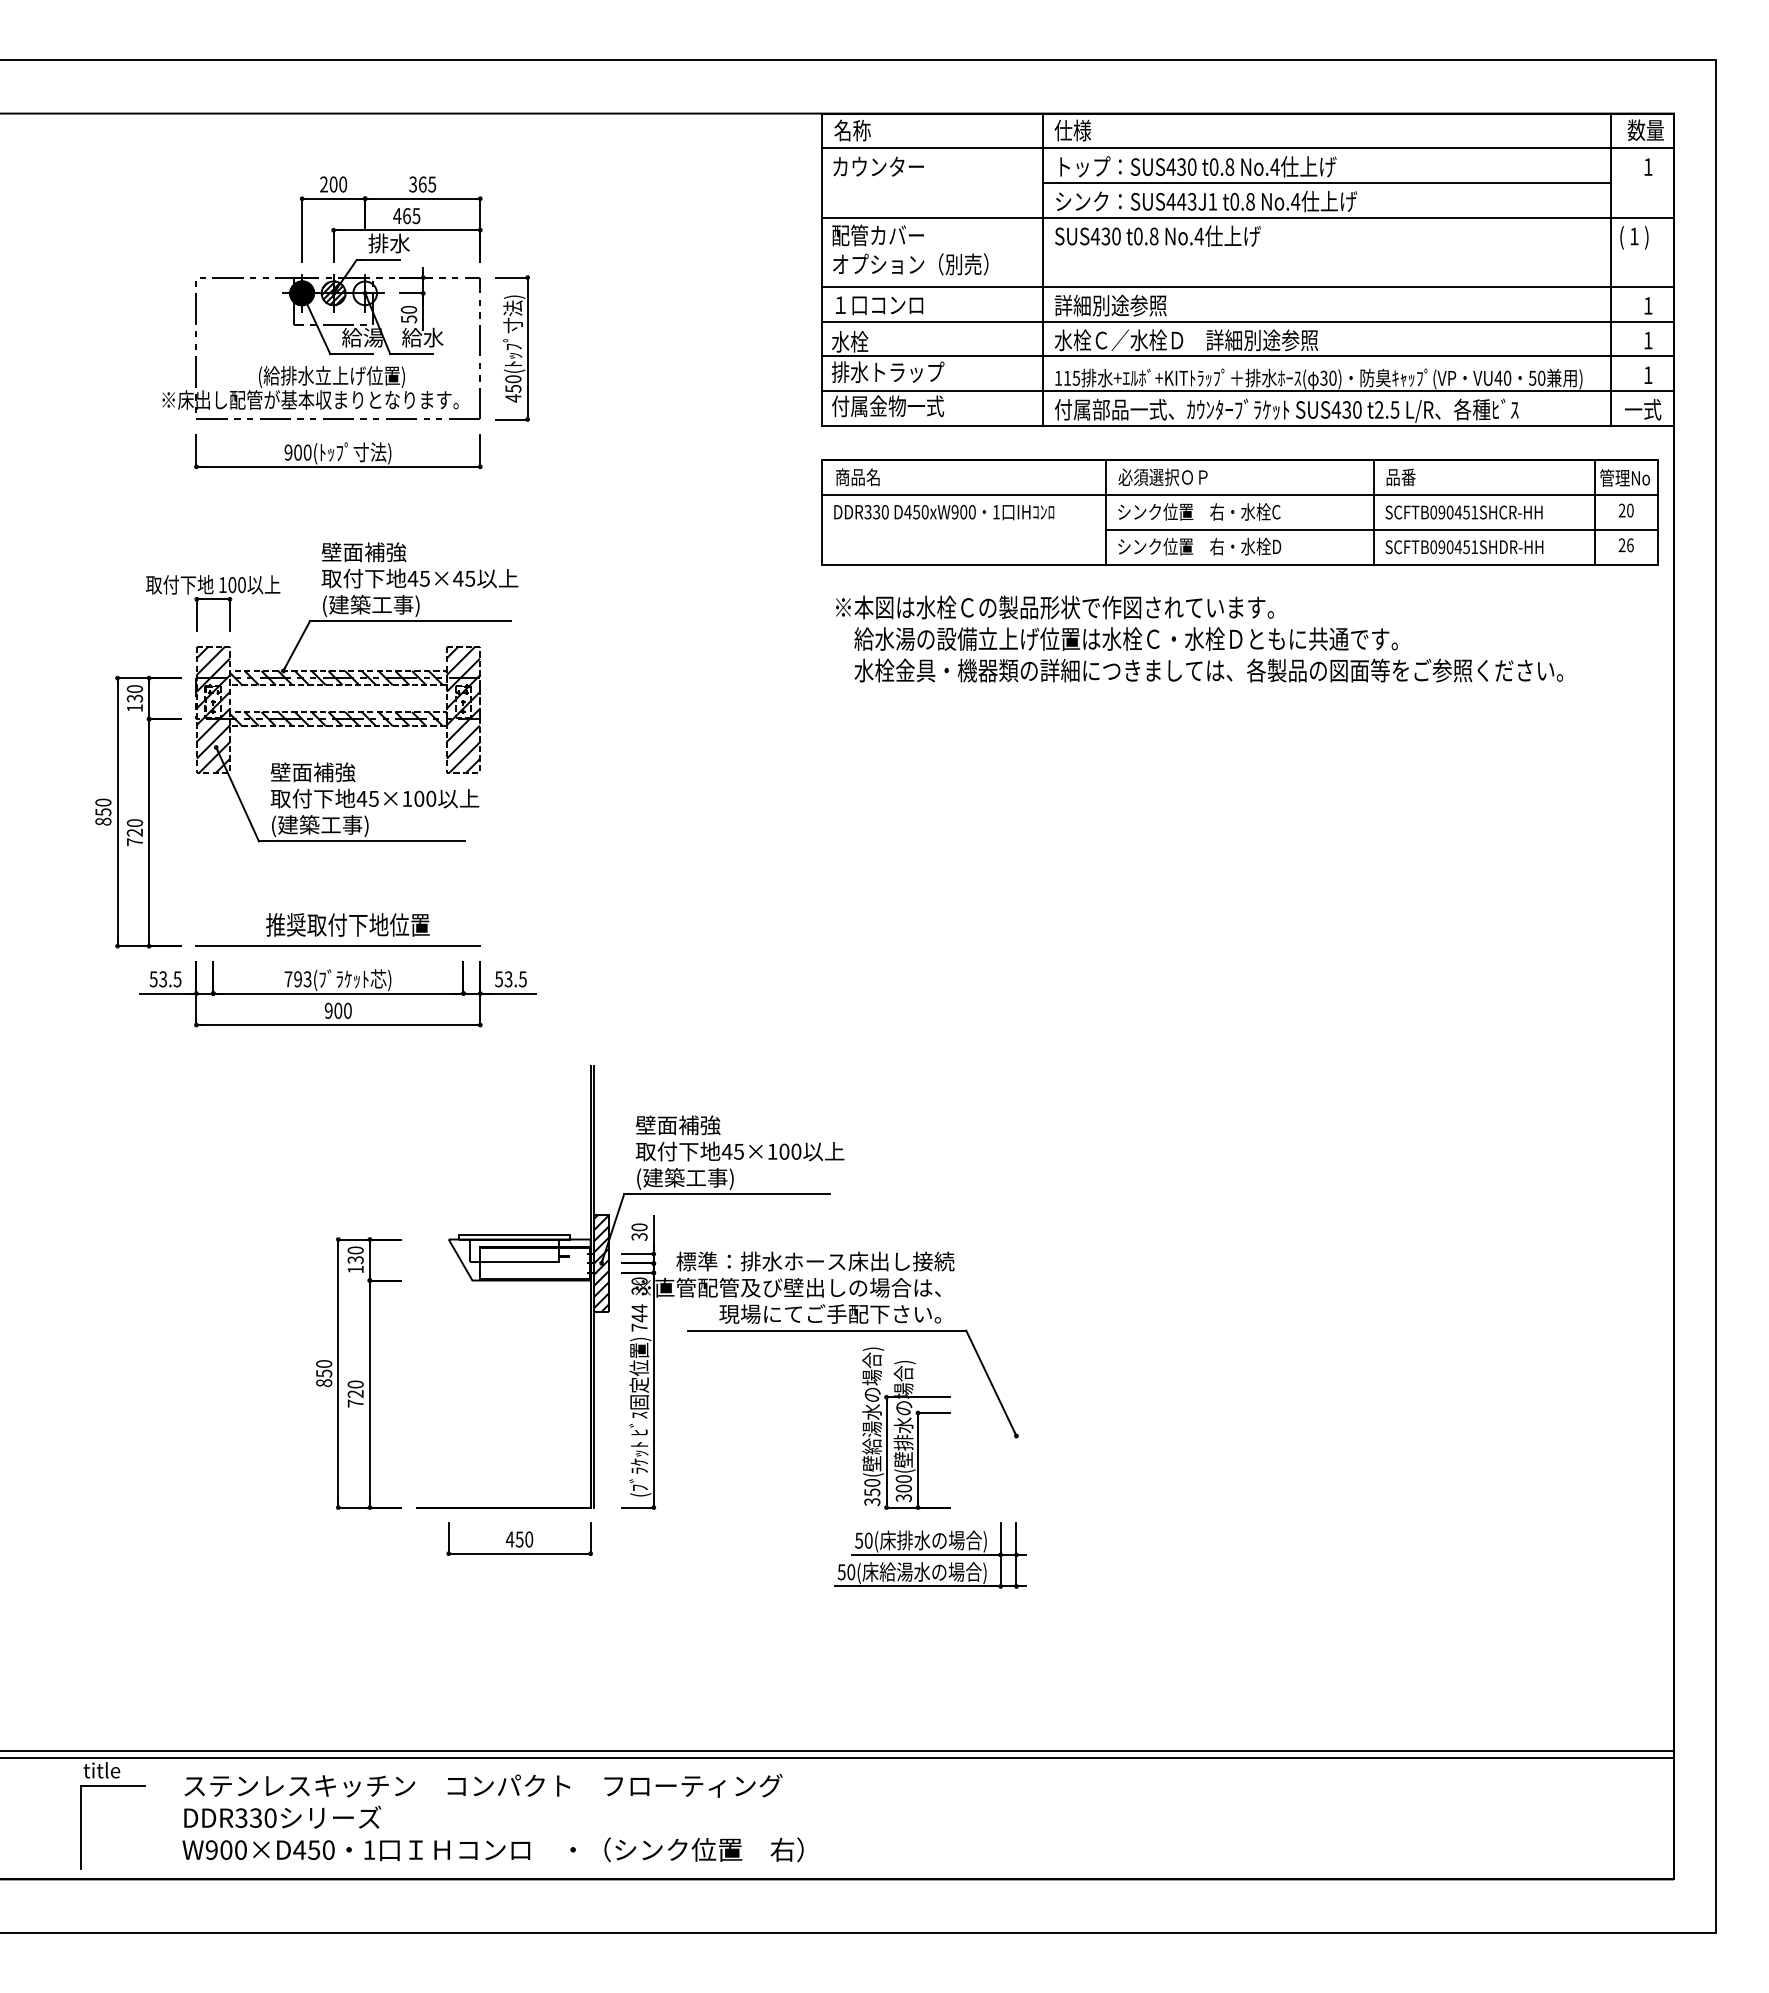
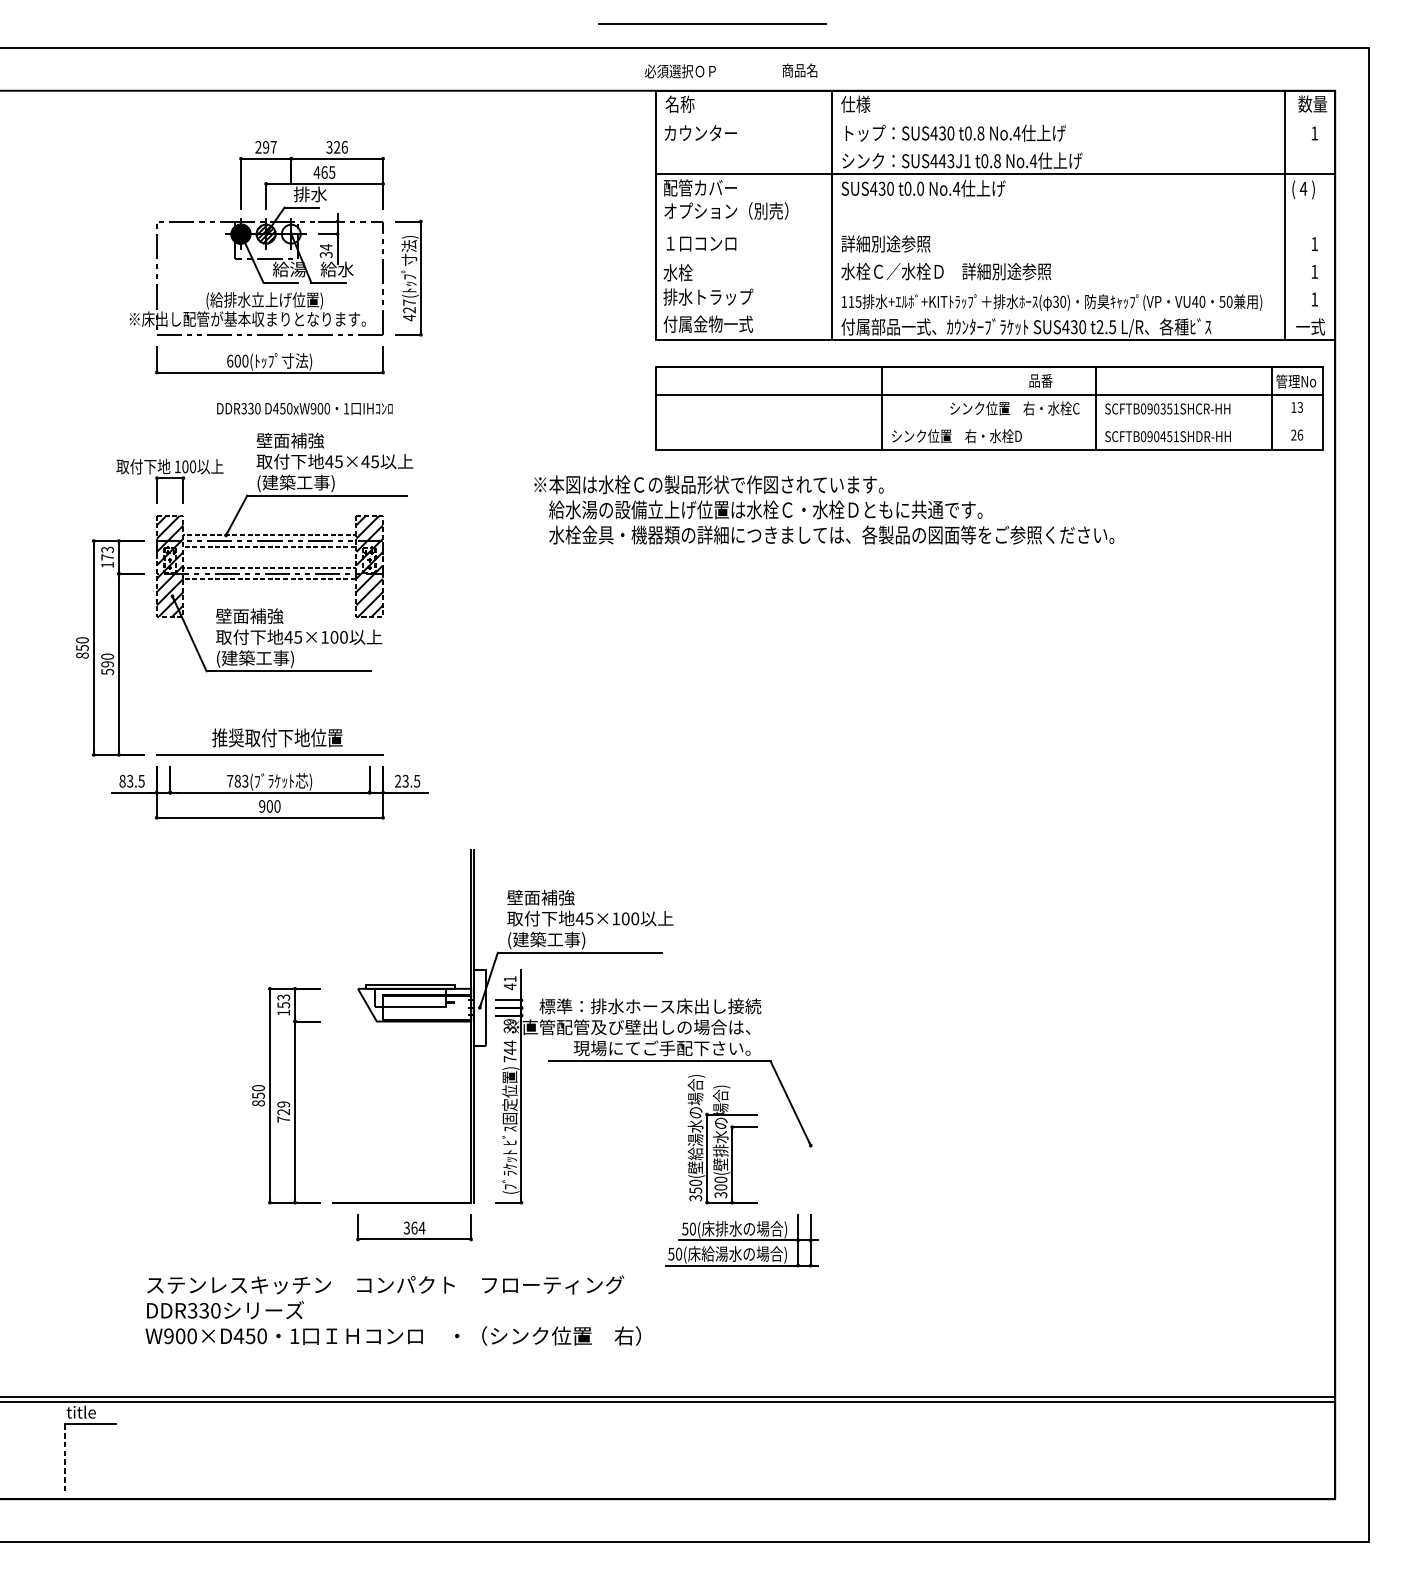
line: (892, 29) -> (711, 23), added
line: (1247, 148) -> (995, 118), removed
line: (1326, 182) -> (1058, 145), removed
text: (338, 184) -> (270, 147), 200 -> 297
text: (427, 184) -> (340, 147), 365 -> 326
text: (1153, 236) -> (920, 188), t0.8 -> t0.0
text: (1634, 236) -> (1303, 188), 1 -> 4
line: (1247, 287) -> (995, 229), removed
text: (409, 313) -> (326, 250), 50 -> 34
line: (1247, 321) -> (995, 256), removed
line: (1247, 356) -> (995, 284), removed
text: (513, 383) -> (409, 306), 450( -> 427(
line: (1247, 391) -> (995, 312), removed
text: (288, 452) -> (230, 361), 900( -> 600(
text: (857, 477) -> (799, 70), moved
text: (1162, 477) -> (679, 71), moved
text: (1400, 477) -> (1040, 381), moved
text: (1625, 510) -> (1296, 407), 20 -> 13
text: (1199, 511) -> (1014, 408), moved
text: (944, 512) -> (305, 408), moved
text: (1457, 512) -> (1162, 408), SCFTB090451SHCR-HH -> SCFTB090351SHCR-HH
line: (1382, 529) -> (1102, 422), removed
text: (1199, 638) -> (824, 509), moved
hatch: (337, 678) -> (269, 541), removed
text: (134, 693) -> (107, 553), 130 -> 173
hatch: (337, 719) -> (269, 574), removed
text: (135, 837) -> (108, 668), 720 -> 590
text: (153, 979) -> (122, 781), 53.5 -> 83.5
text: (298, 979) -> (238, 781), 793( -> 783(
text: (498, 979) -> (397, 781), 53.5 -> 23.5
text: (639, 1232) -> (510, 983), 30 -> 41
text: (355, 1254) -> (283, 1000), 130 -> 153
hatch: (601, 1263) -> (479, 1007), removed
text: (639, 1281) -> (510, 1022), 30 -> 39
text: (355, 1384) -> (283, 1104), 720 -> 729
text: (519, 1539) -> (414, 1228), 450 -> 364
text: (492, 1817) -> (392, 1310), moved
line: (80, 1827) -> (64, 1457), solid -> dashed

